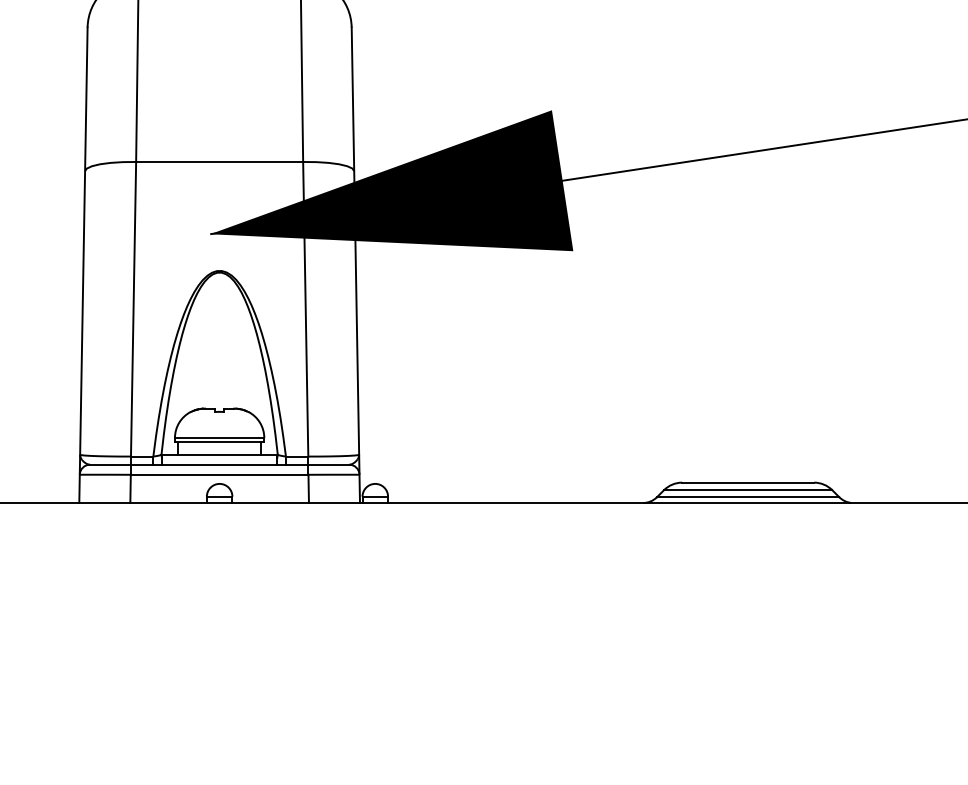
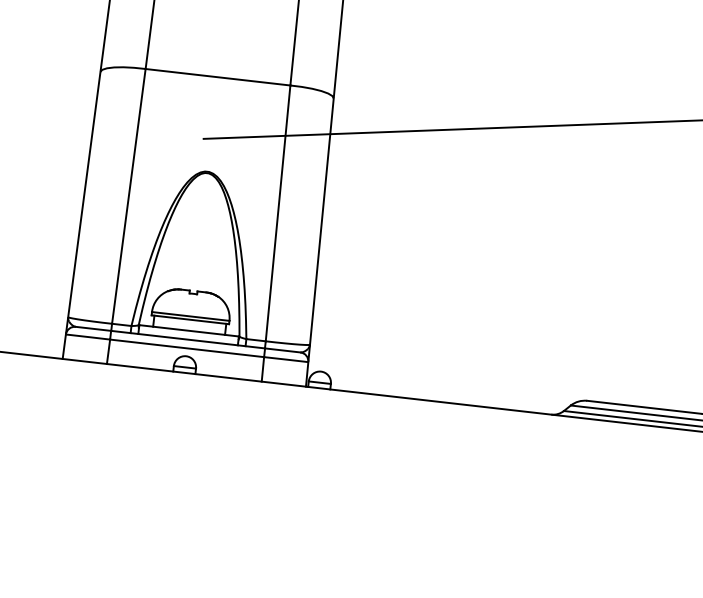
fill: (391, 180) -> (365, 110), removed

